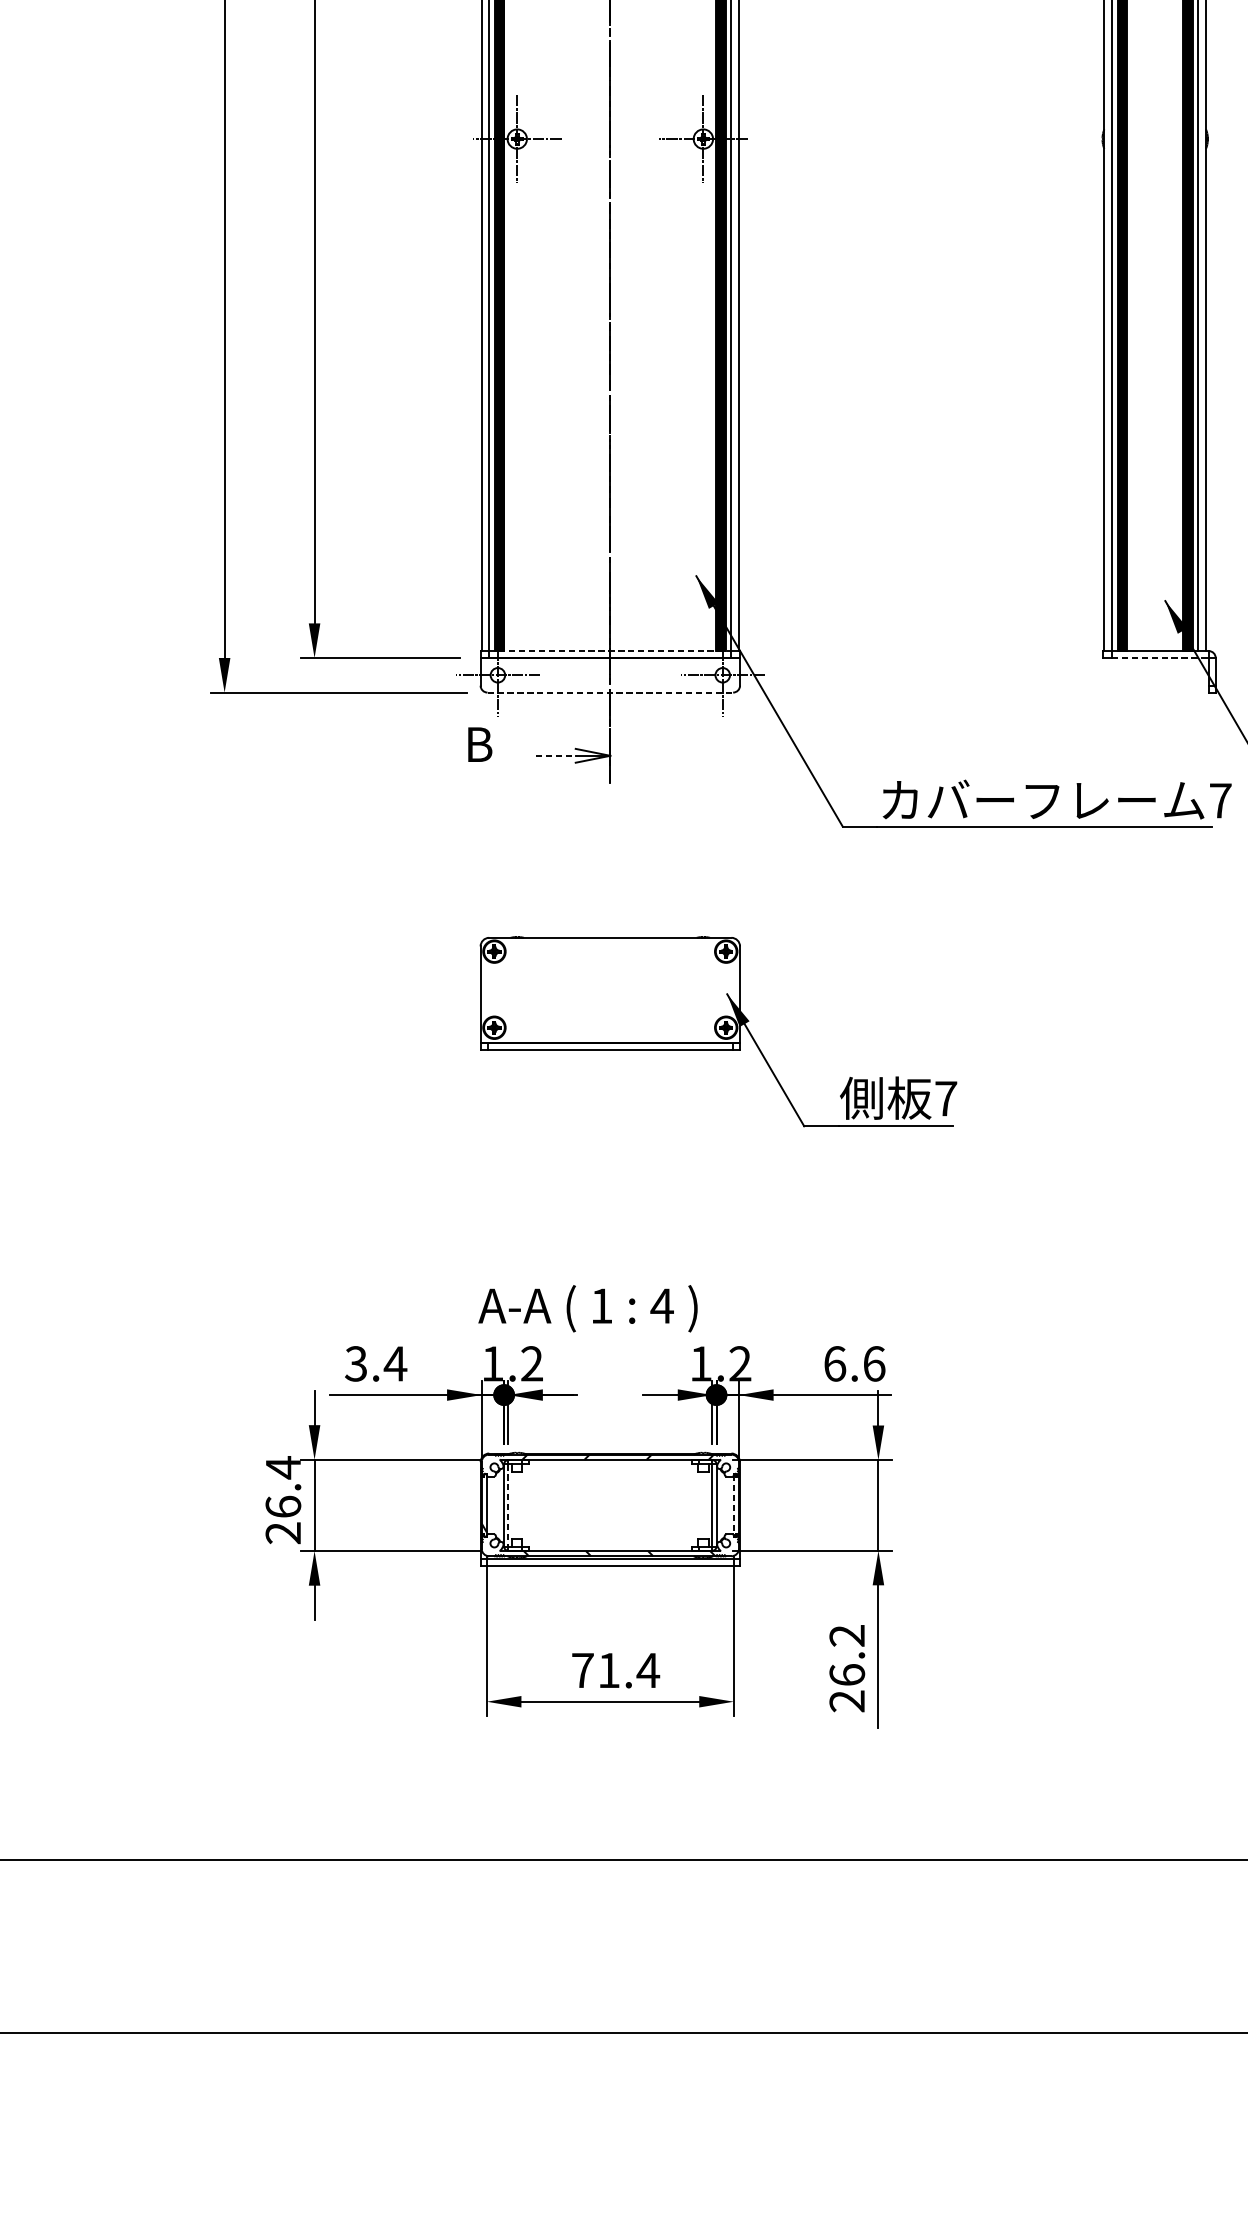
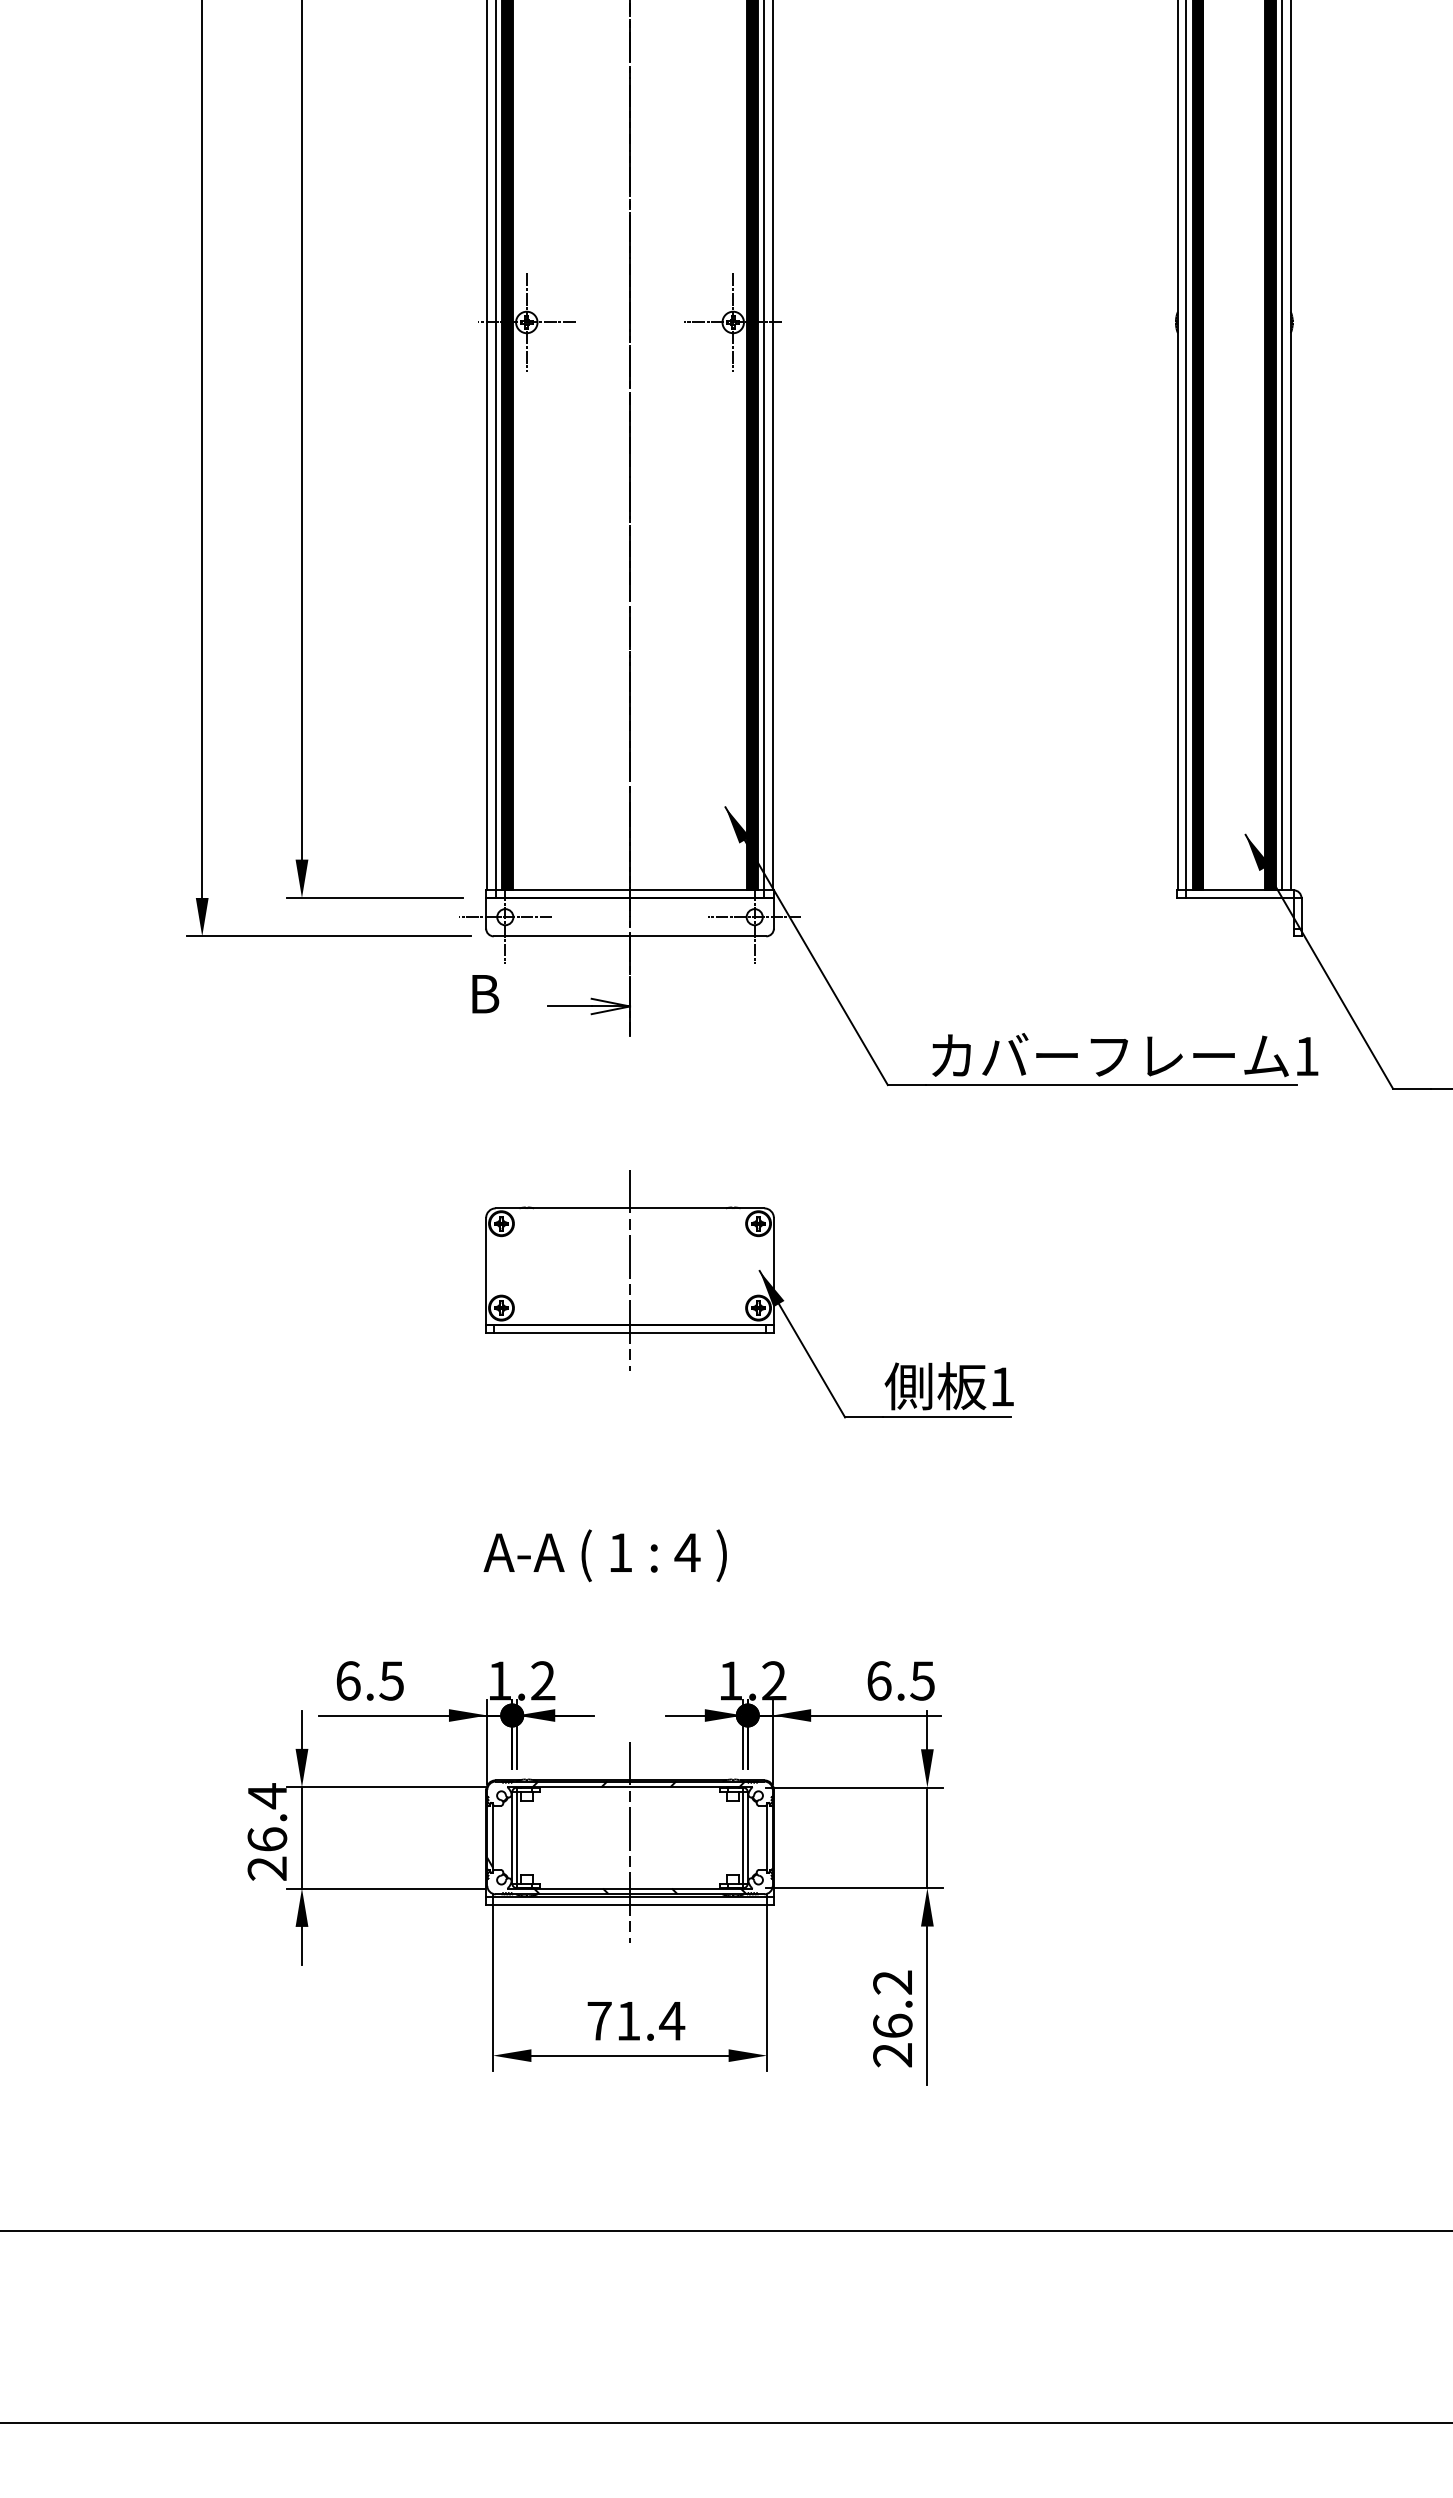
line: (610, 651) -> (630, 890), dashed -> solid
line: (1160, 658) -> (1240, 898), dashed -> solid
line: (610, 692) -> (630, 936), dashed -> solid
line: (555, 755) -> (569, 1006), dashed -> solid
text: (1221, 800) -> (1307, 1056), 7 -> 1
line: (610, 993) -> (630, 1270), added
text: (946, 1098) -> (1002, 1386), 7 -> 1
text: (587, 1308) -> (604, 1555), moved
text: (375, 1363) -> (369, 1680), 3.4 -> 6.5
text: (874, 1363) -> (922, 1680), 6.6 -> 6.5
line: (507, 1505) -> (516, 1837), dashed -> solid
line: (734, 1505) -> (767, 1837), dashed -> solid
line: (610, 1509) -> (630, 1842), added

